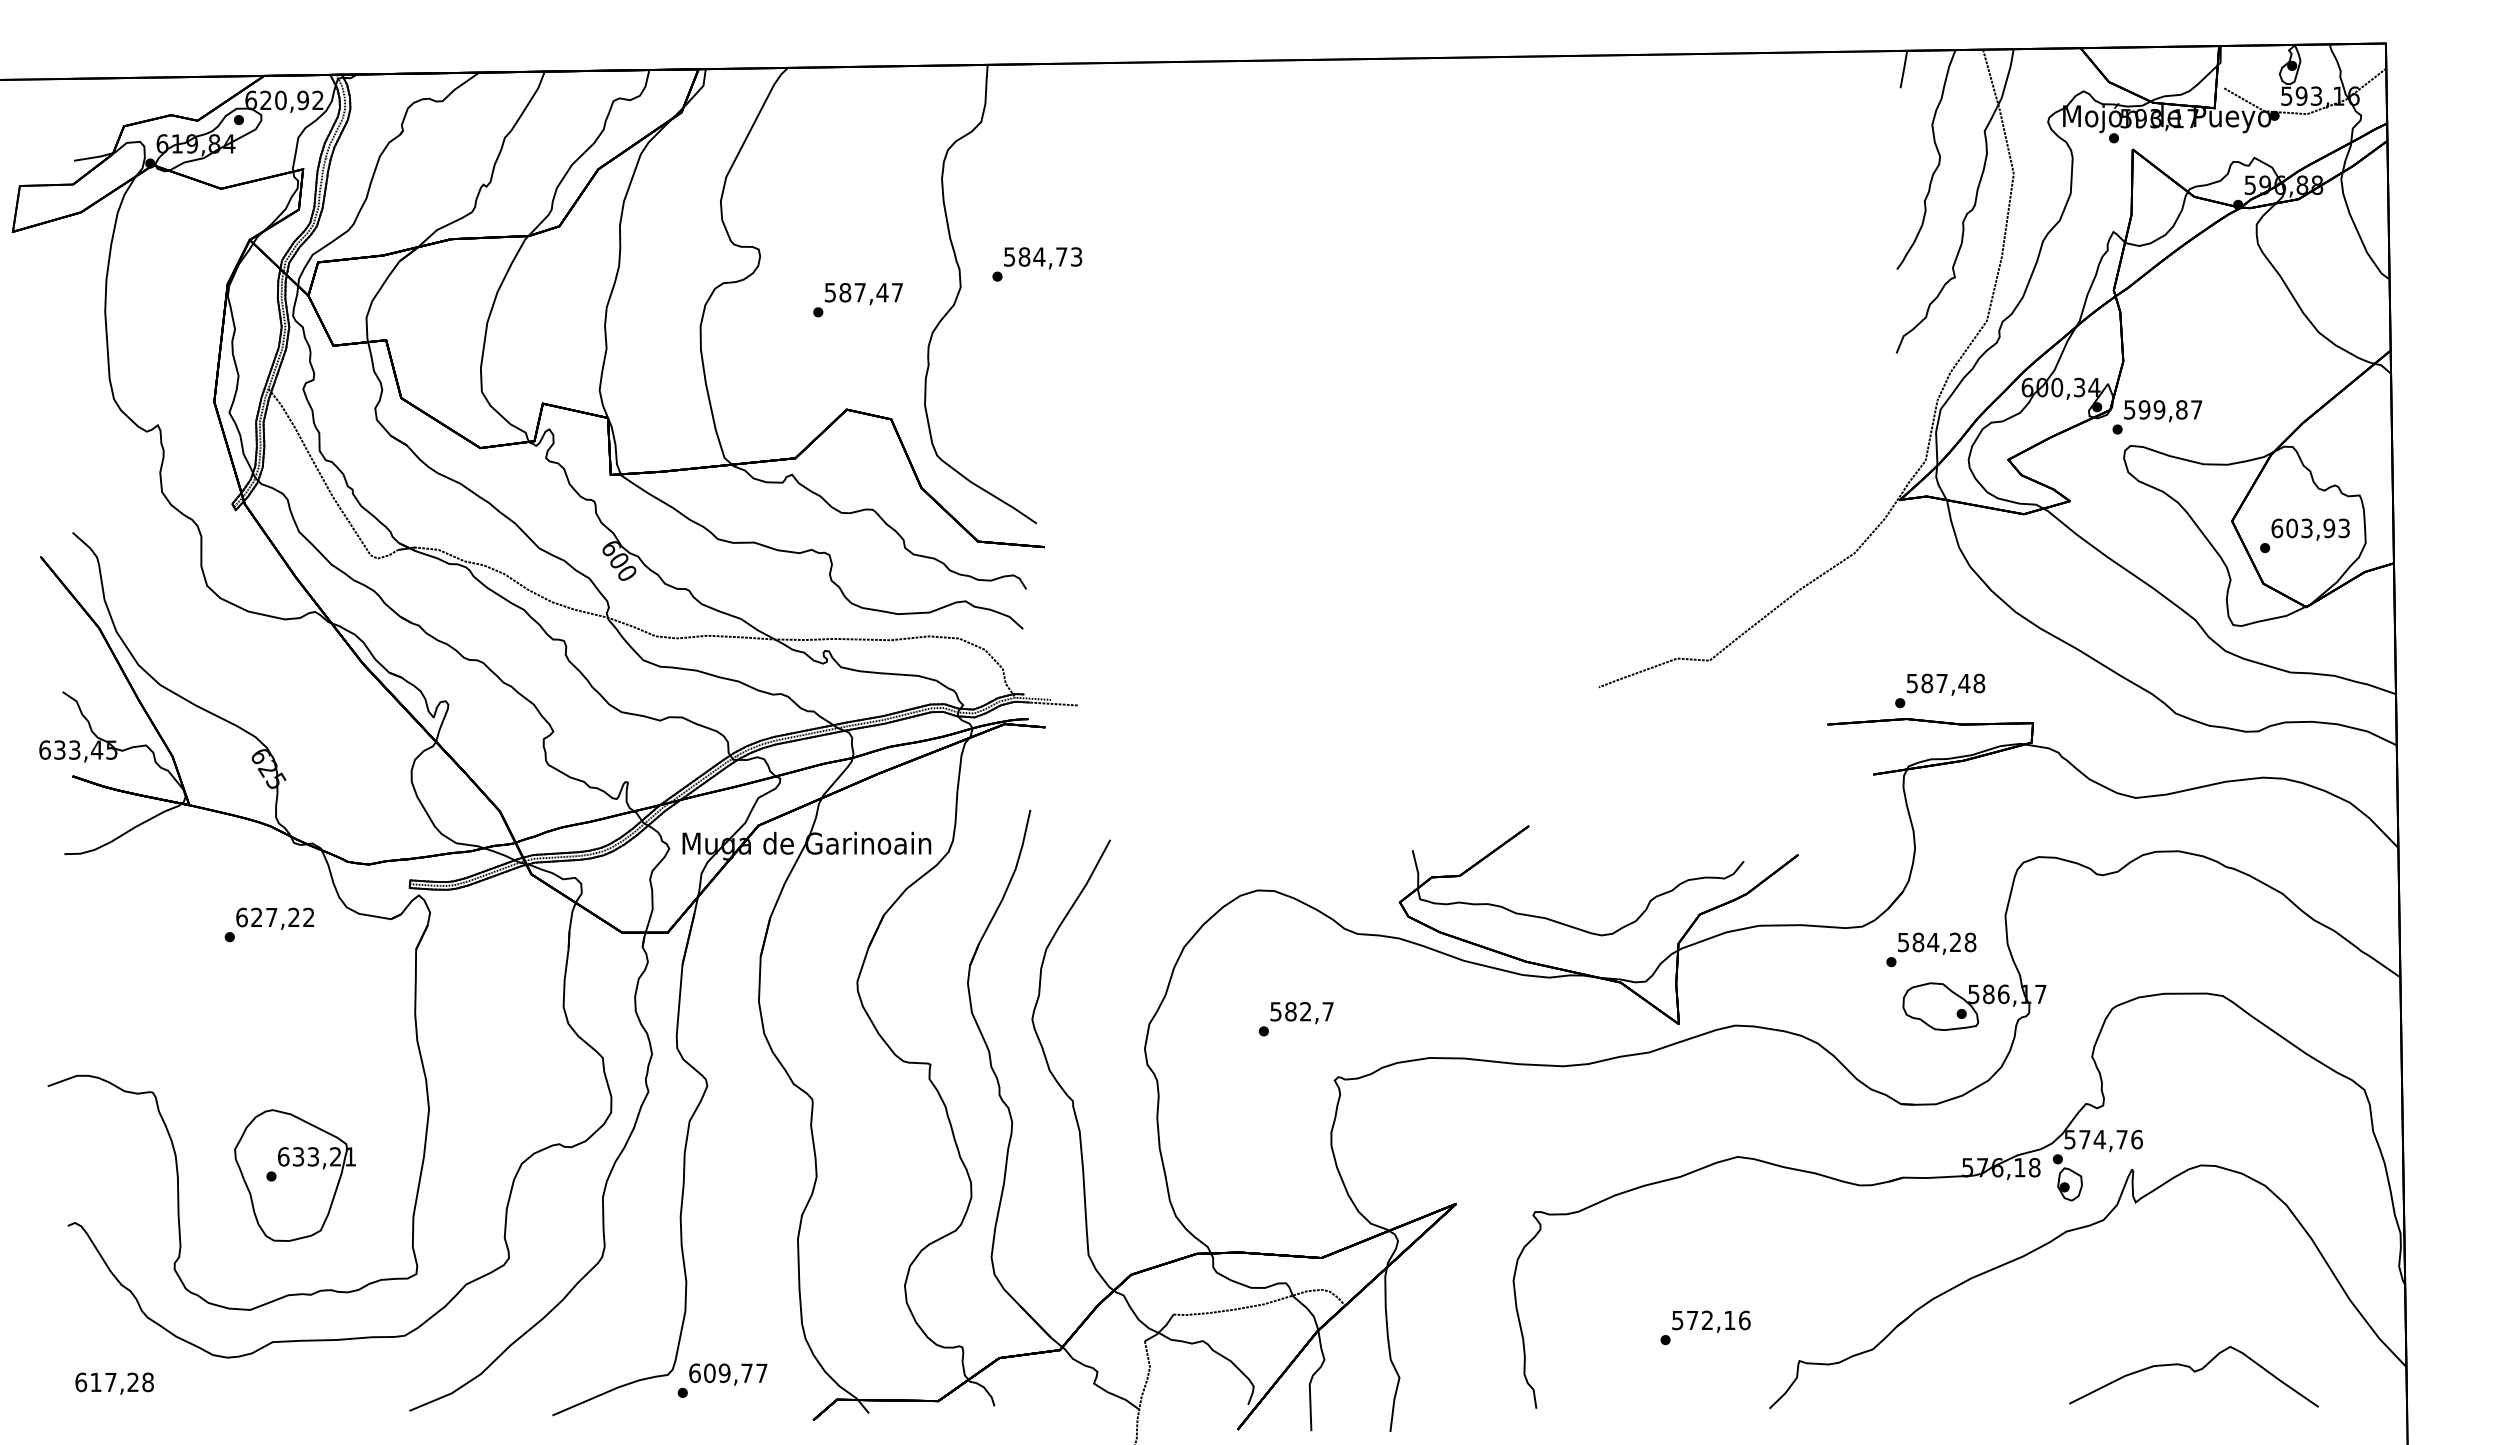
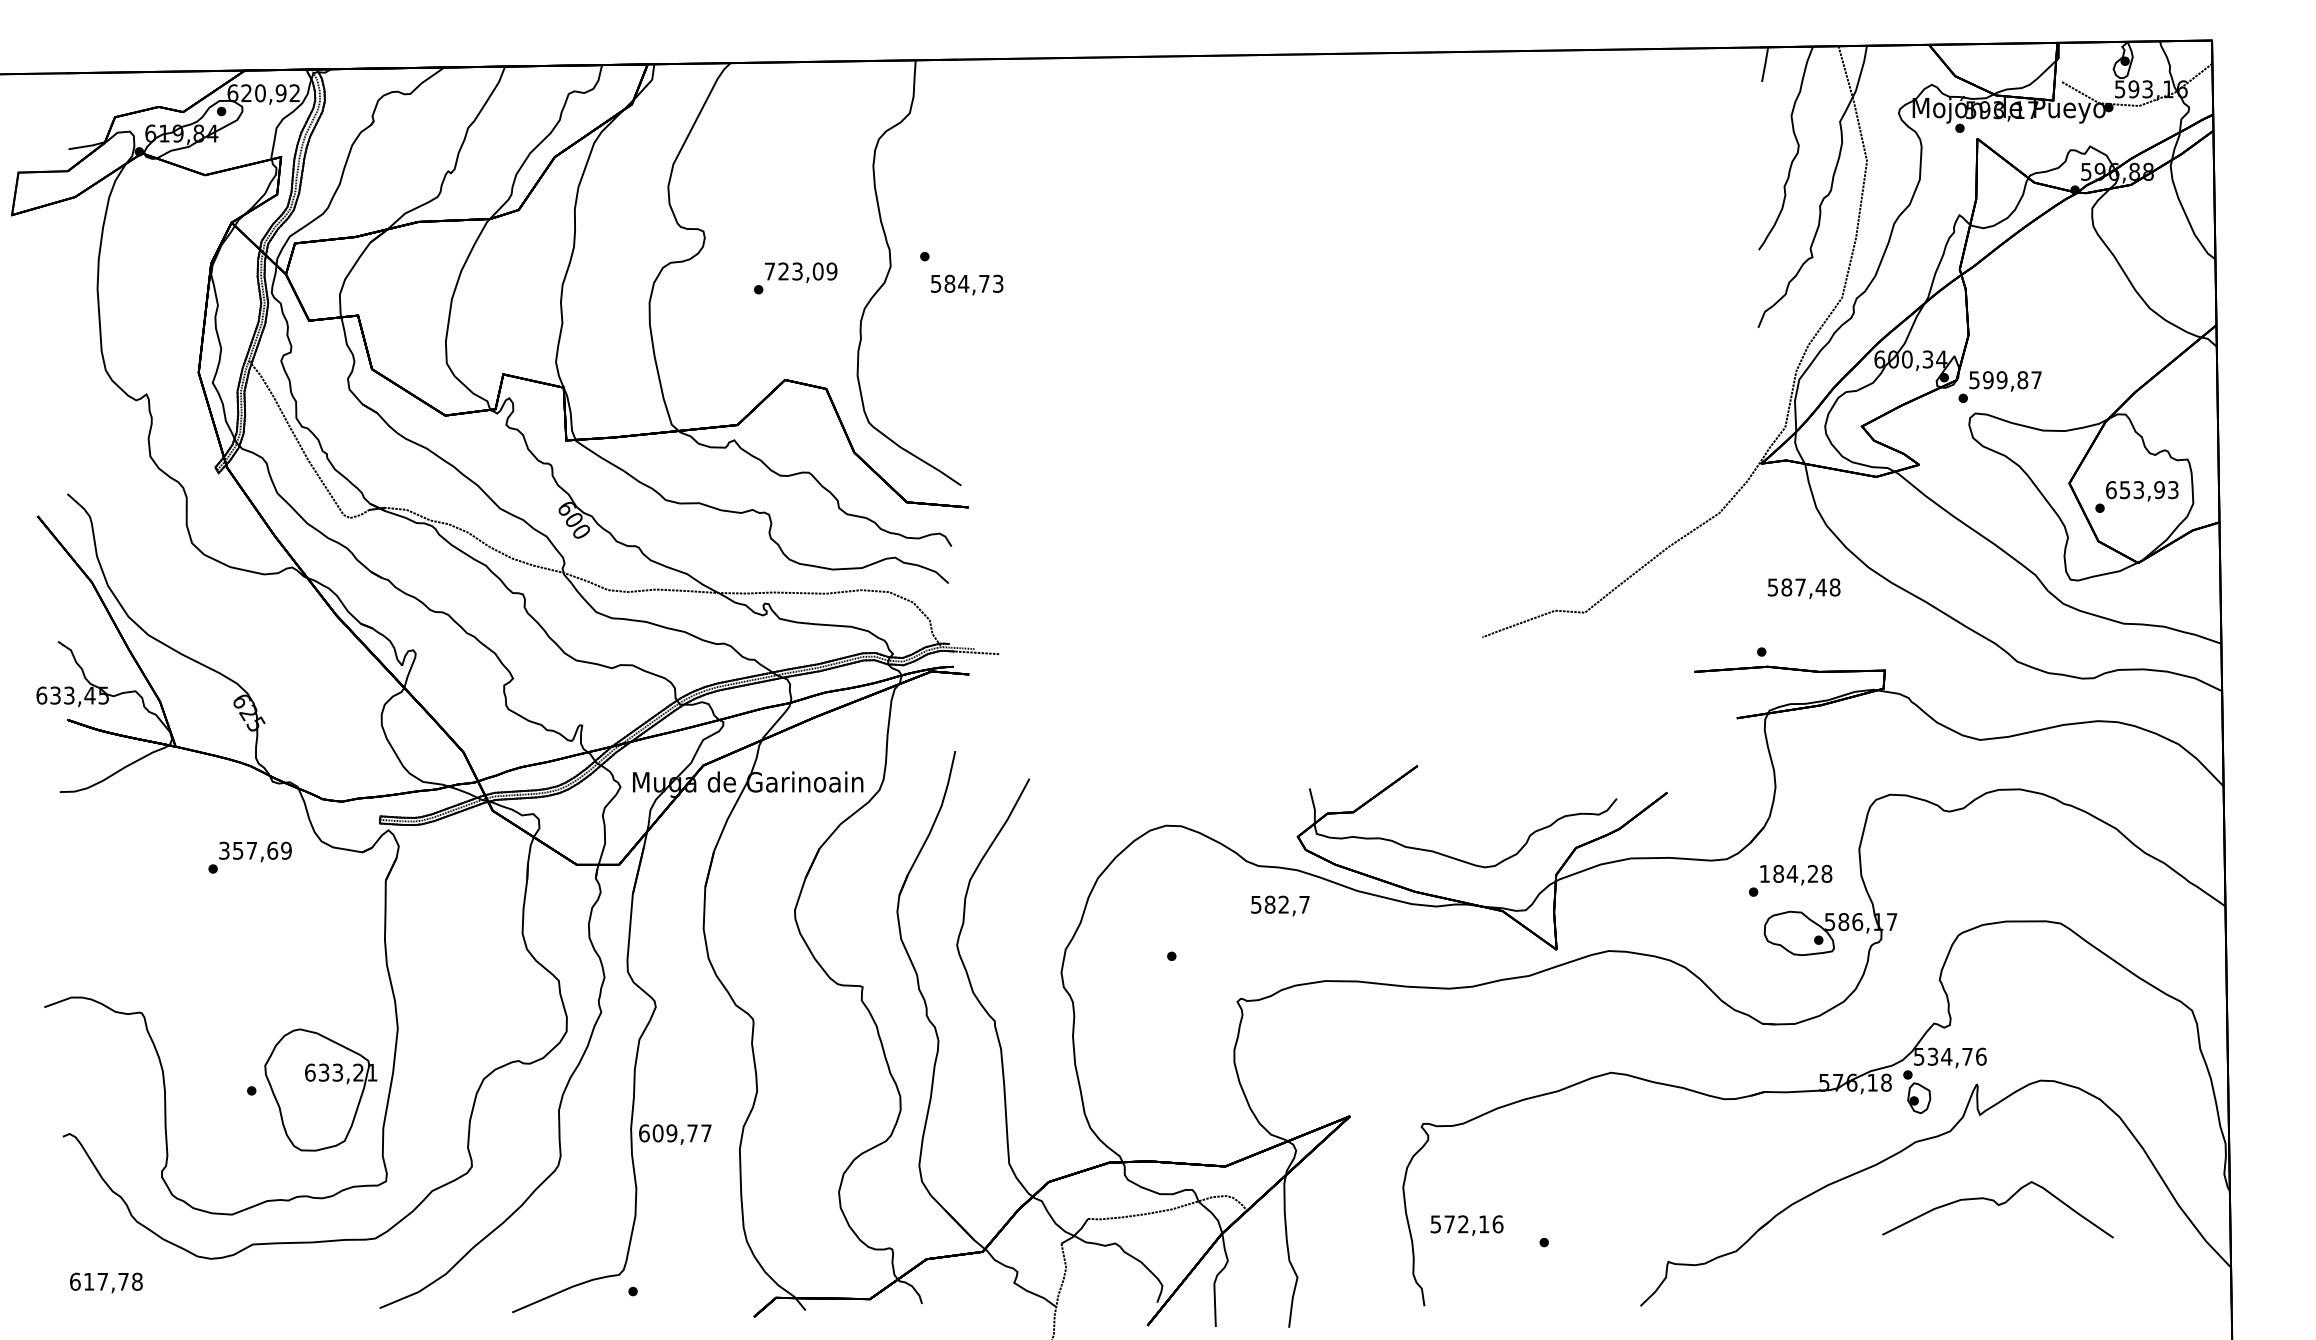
text: (1043, 258) -> (967, 285), moved
text: (863, 292) -> (800, 271), 587,47 -> 723,09
text: (2292, 528) -> (2125, 490), 603,93 -> 653,93
text: (1945, 684) -> (1803, 588), moved
text: (275, 917) -> (255, 850), 627,22 -> 357,69
text: (1903, 942) -> (1764, 873), 584,28 -> 184,28
text: (1301, 1013) -> (1279, 906), moved
text: (2084, 1139) -> (1932, 1056), 574,76 -> 534,76
part: (294, 1175) -> (320, 1089), moved
text: (1711, 1321) -> (1467, 1225), moved
text: (728, 1374) -> (675, 1134), moved
part: (2193, 1376) -> (1997, 1209), moved
text: (132, 1381) -> (122, 1280), 617,28 -> 617,78

